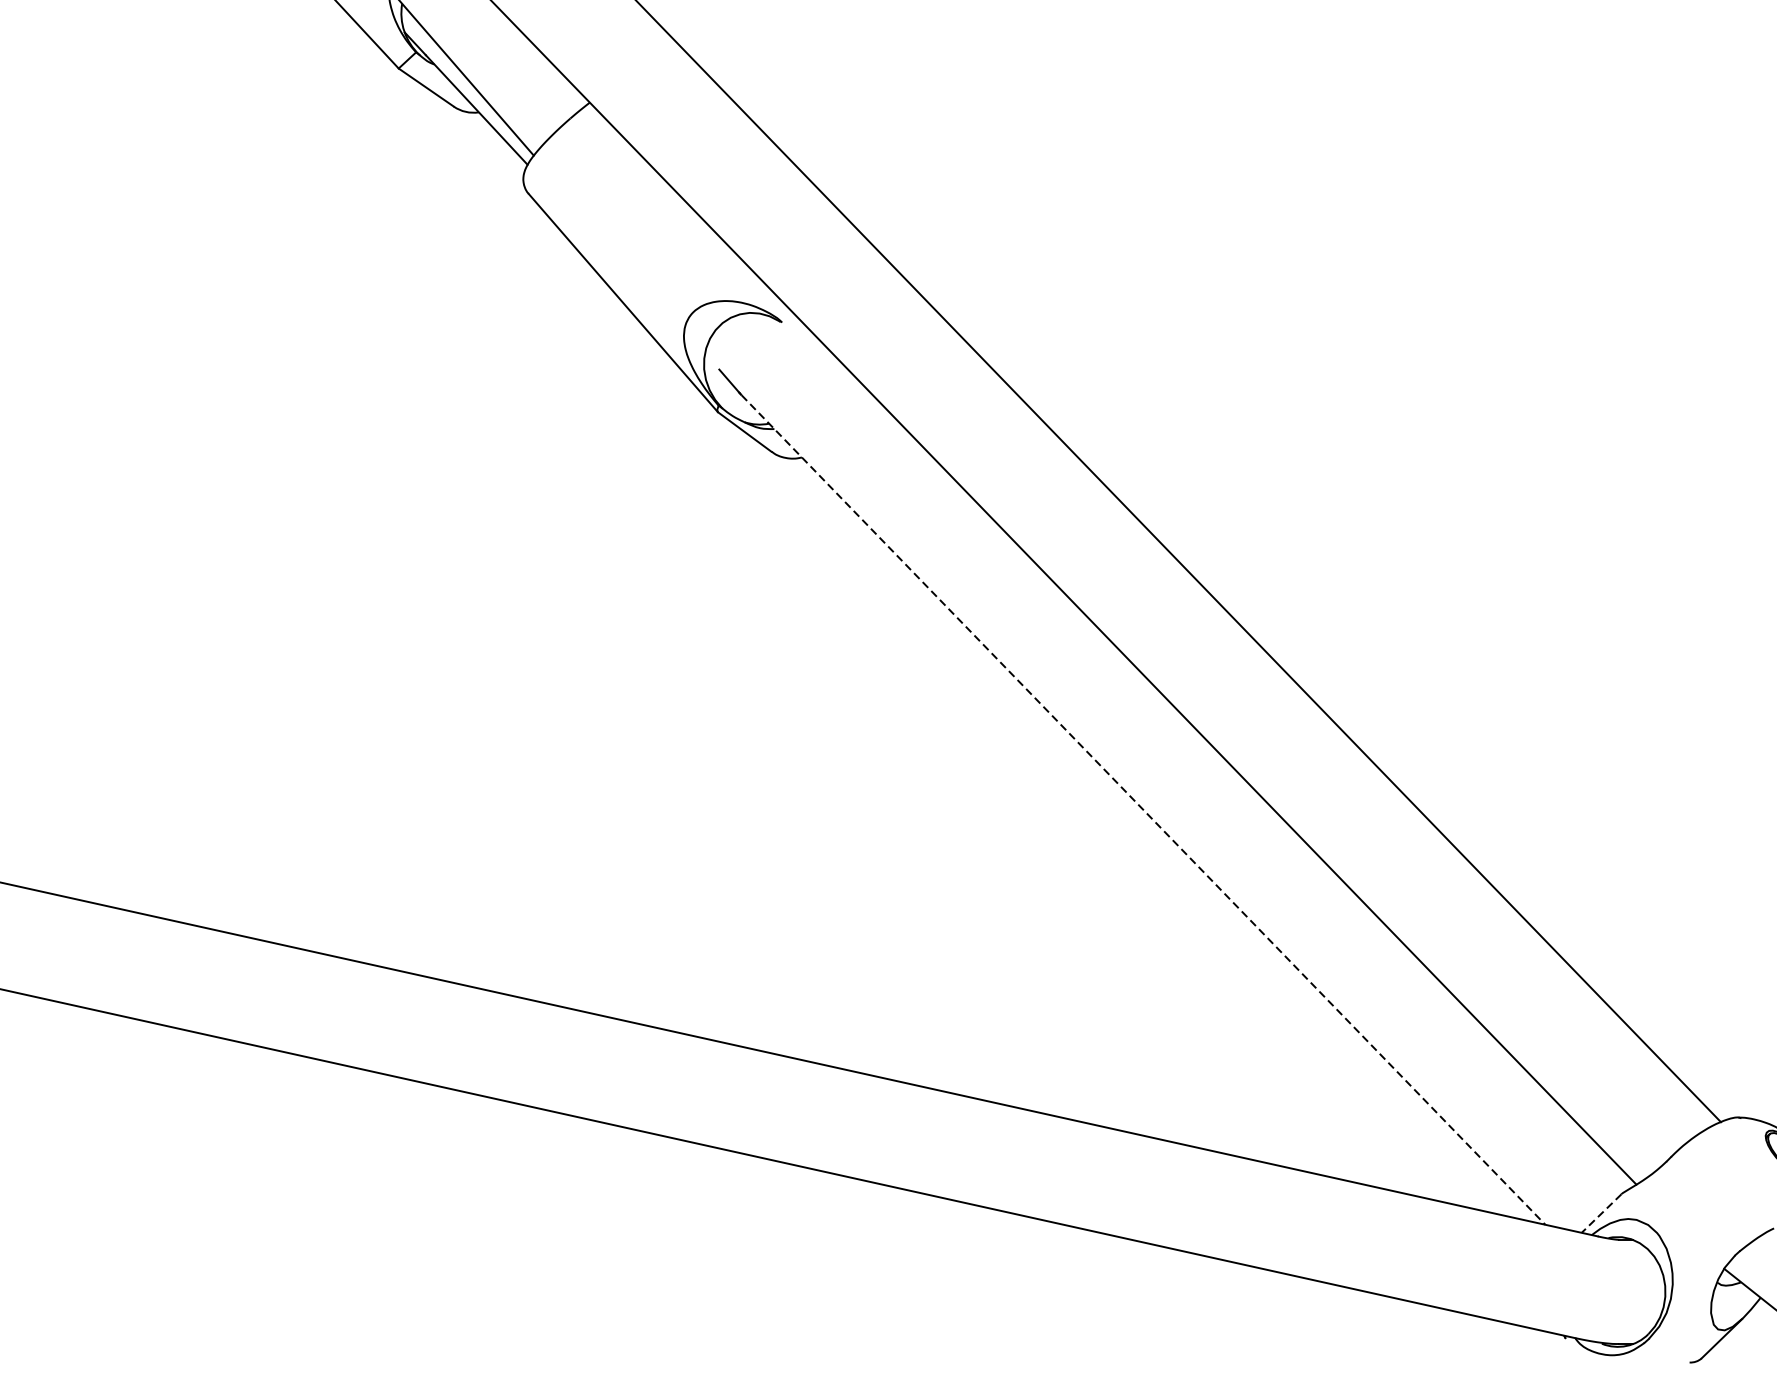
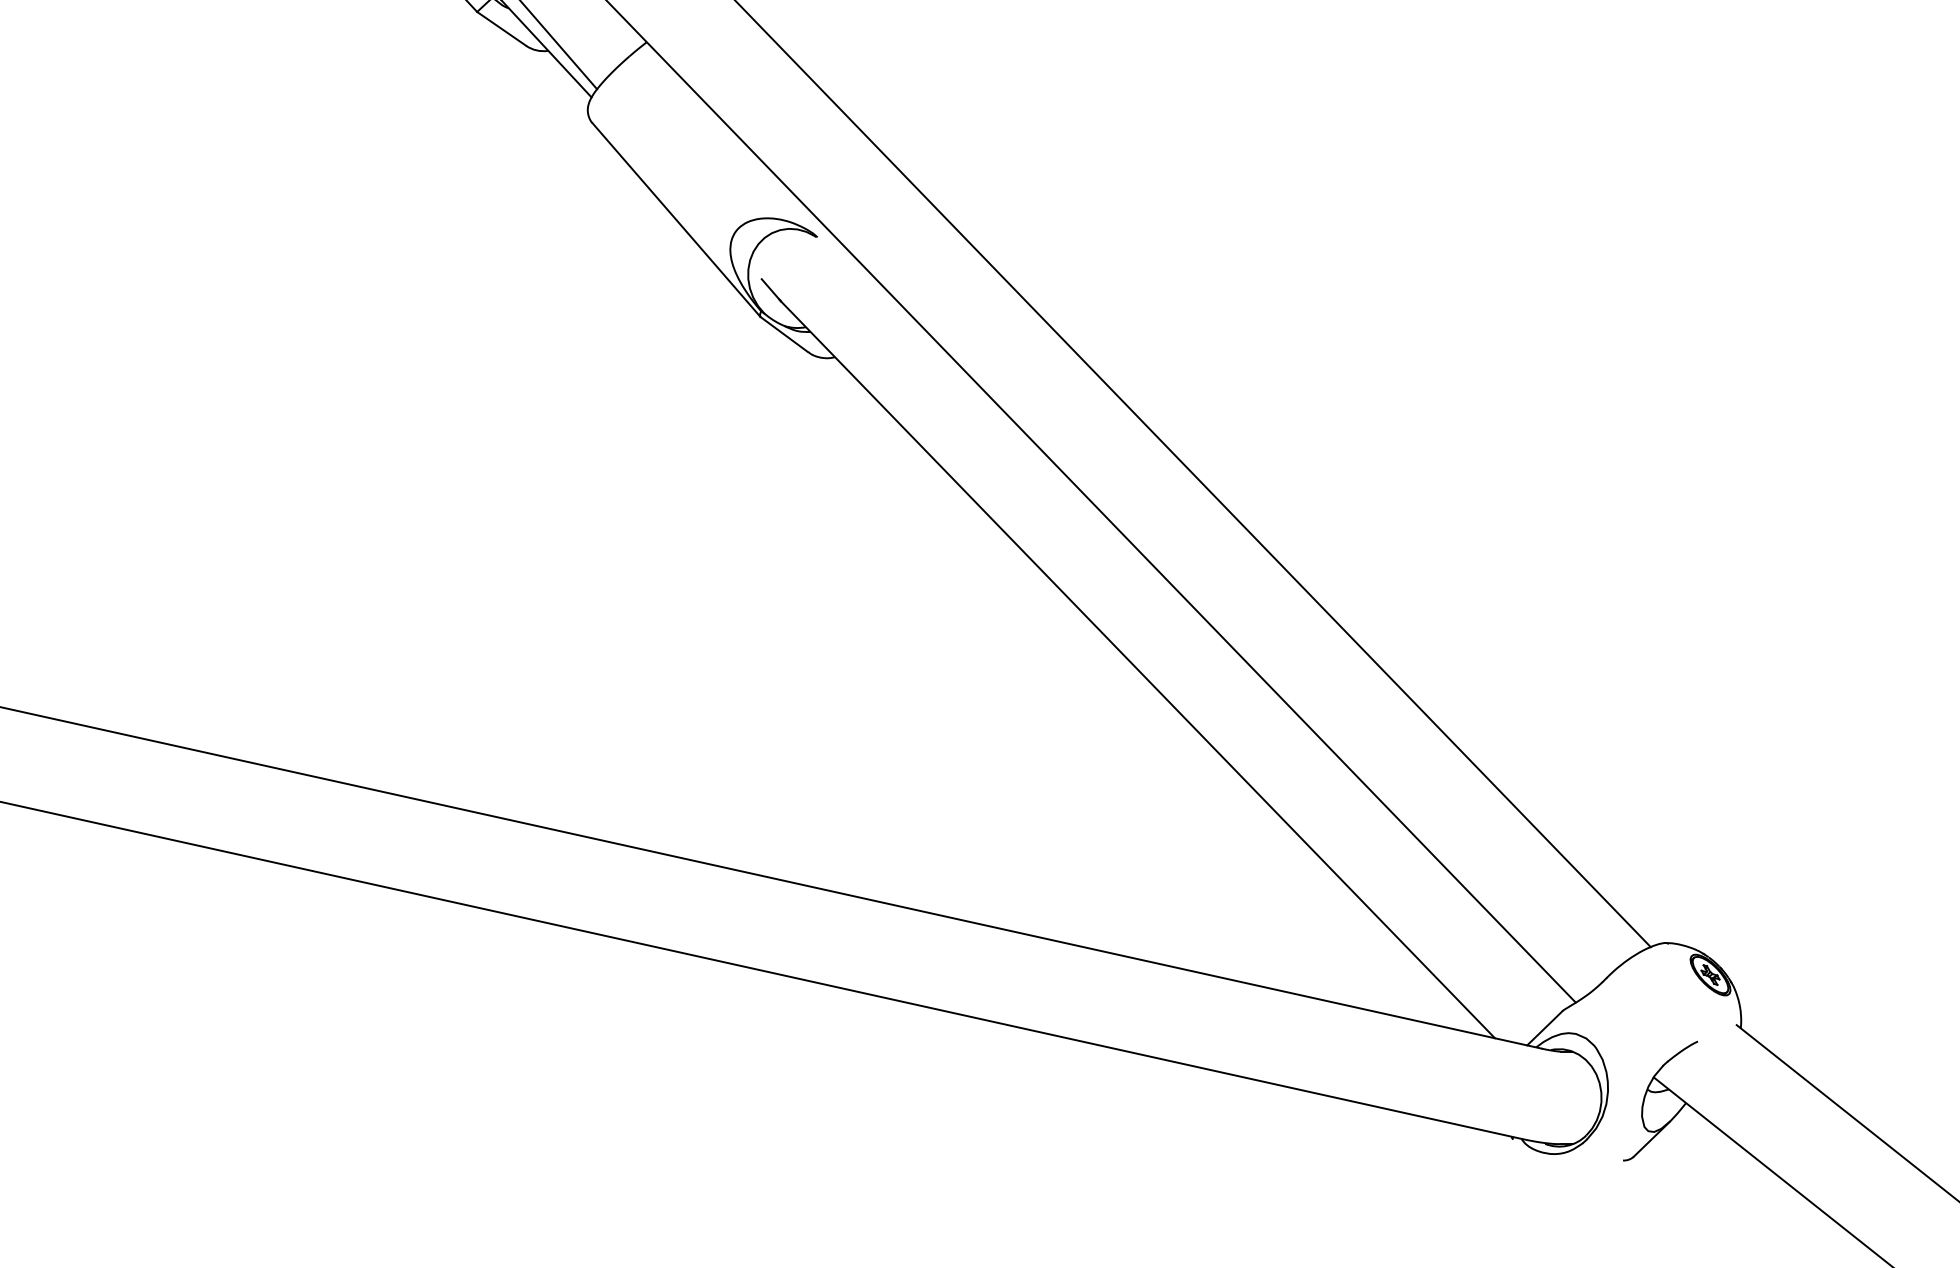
line: (1143, 810) -> (1138, 670), dashed -> solid
line: (1601, 1213) -> (1544, 1028), dashed -> solid

